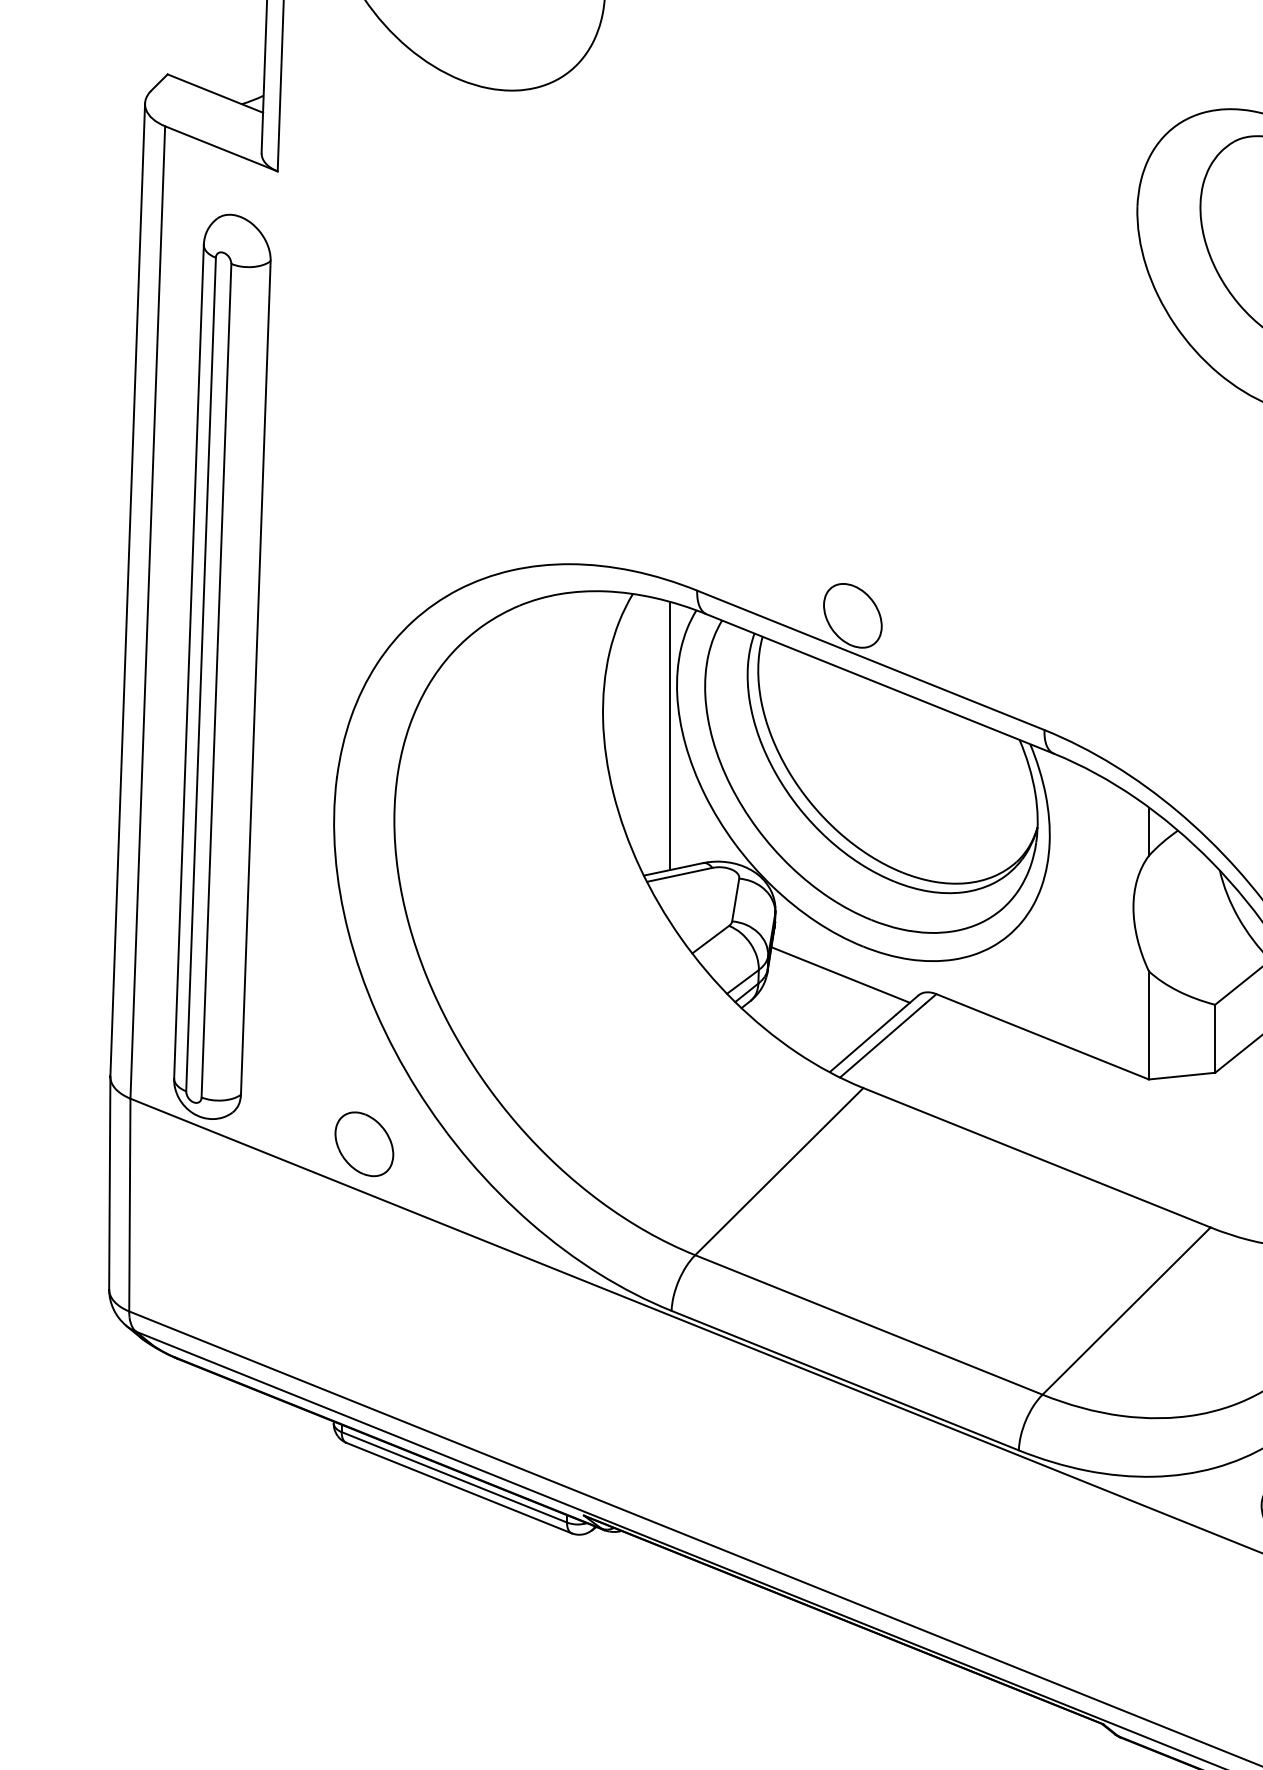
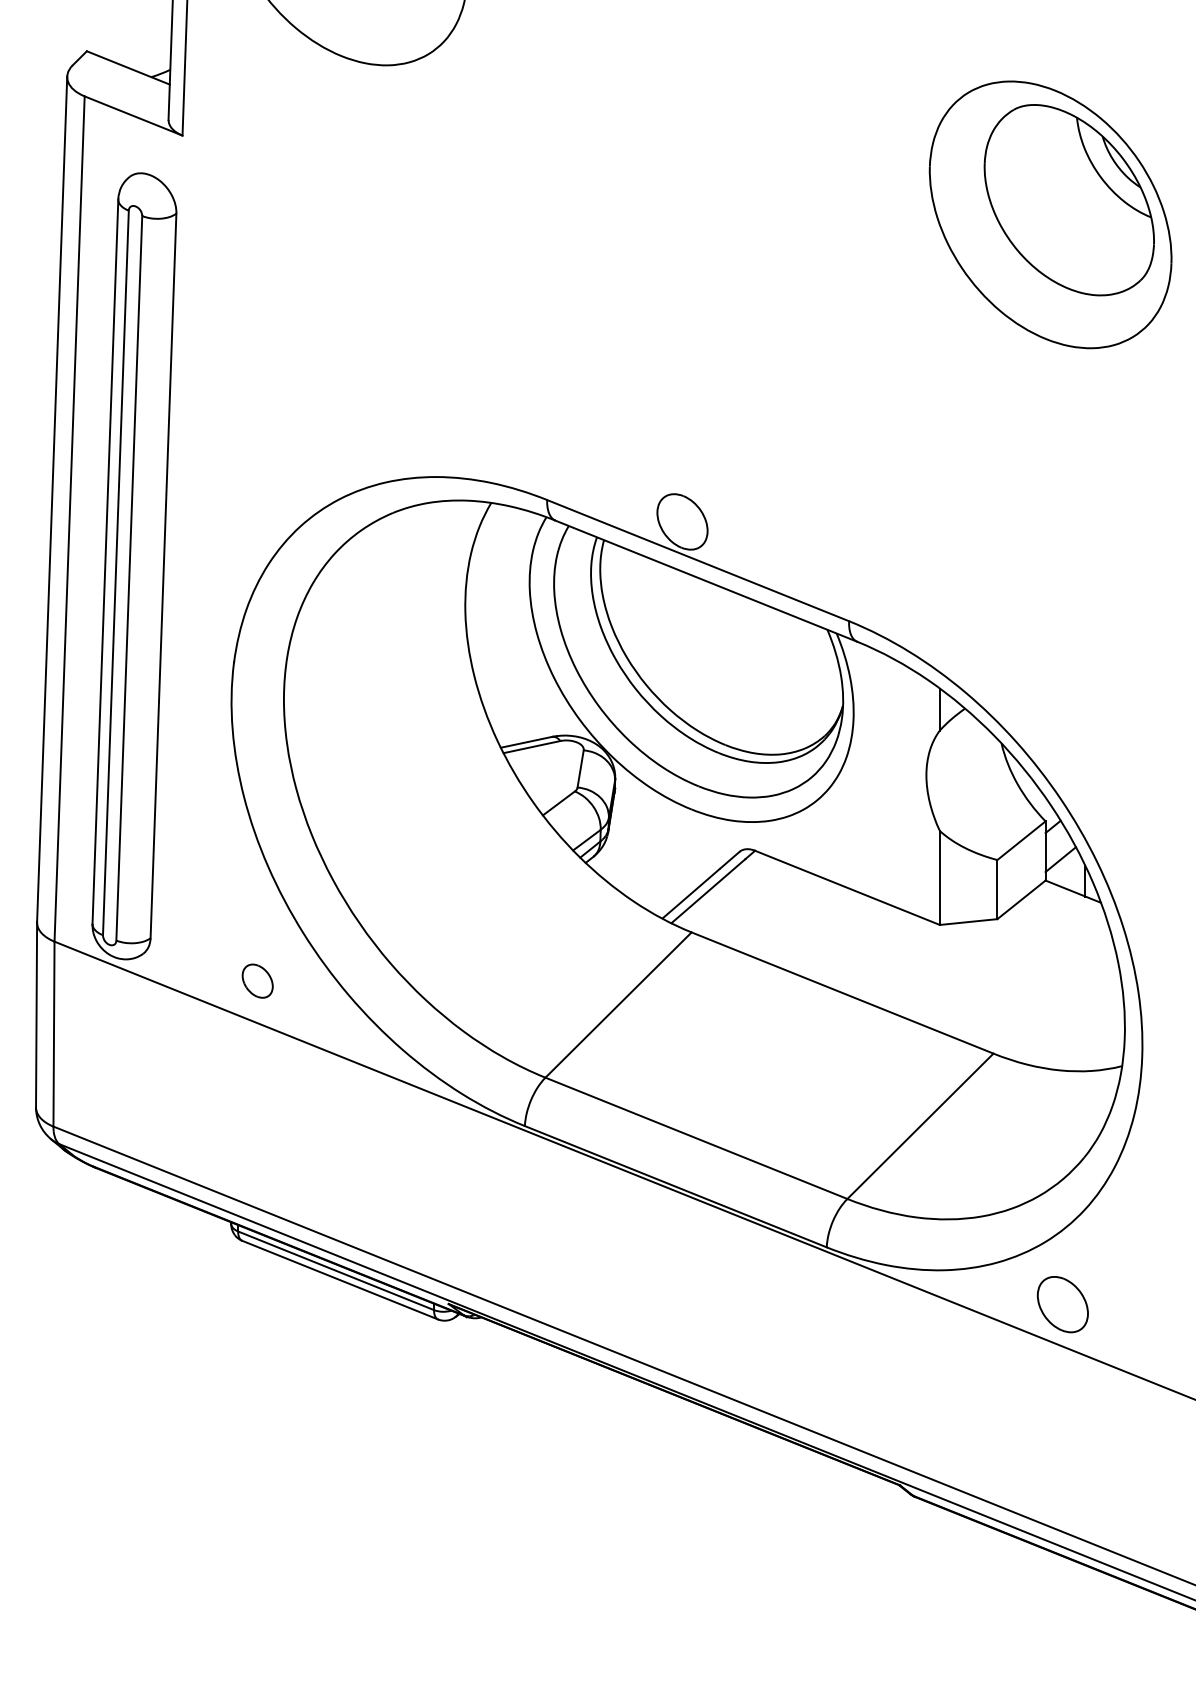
line: (669, 734) -> (523, 625), removed
line: (840, 974) -> (671, 833), removed
part: (363, 1143) -> (257, 980), size x0.6

